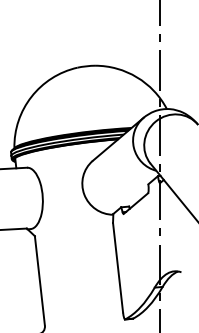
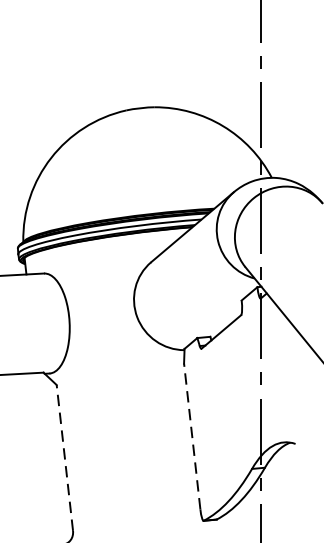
line: (117, 267) -> (191, 436), solid -> dashed
line: (39, 280) -> (64, 457), solid -> dashed

